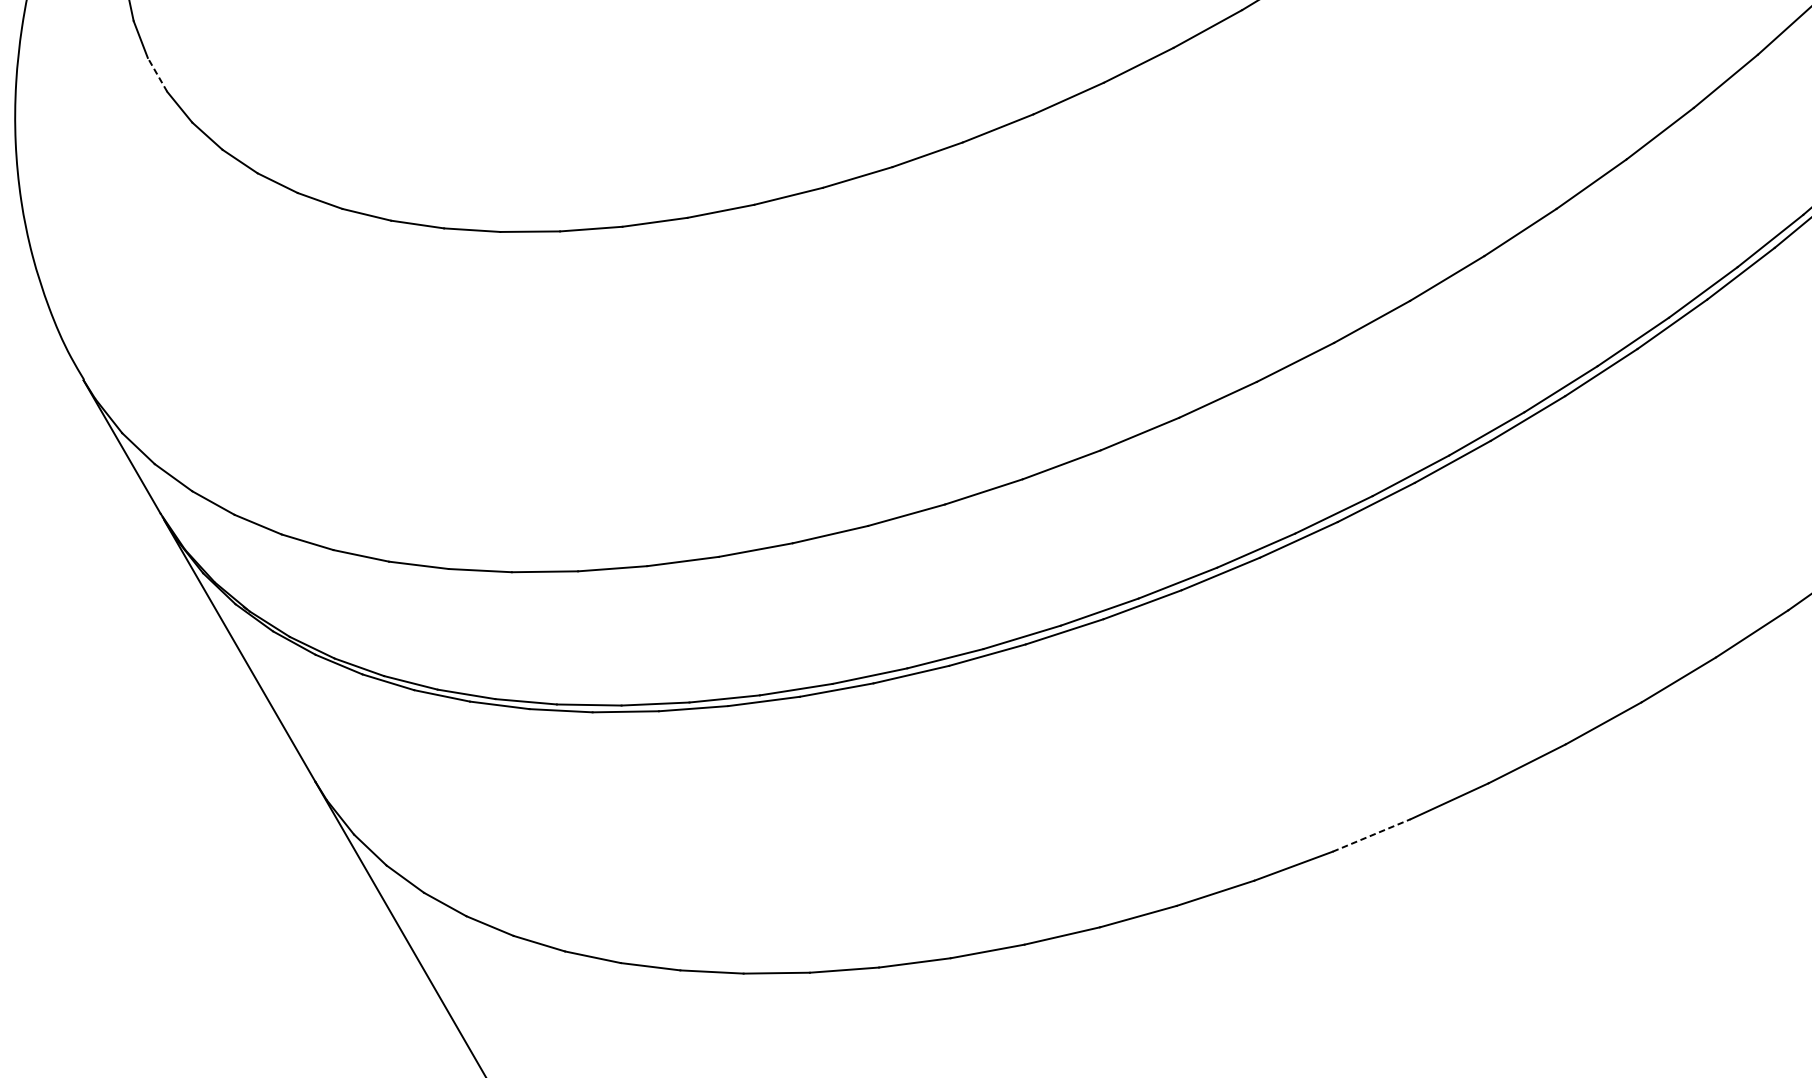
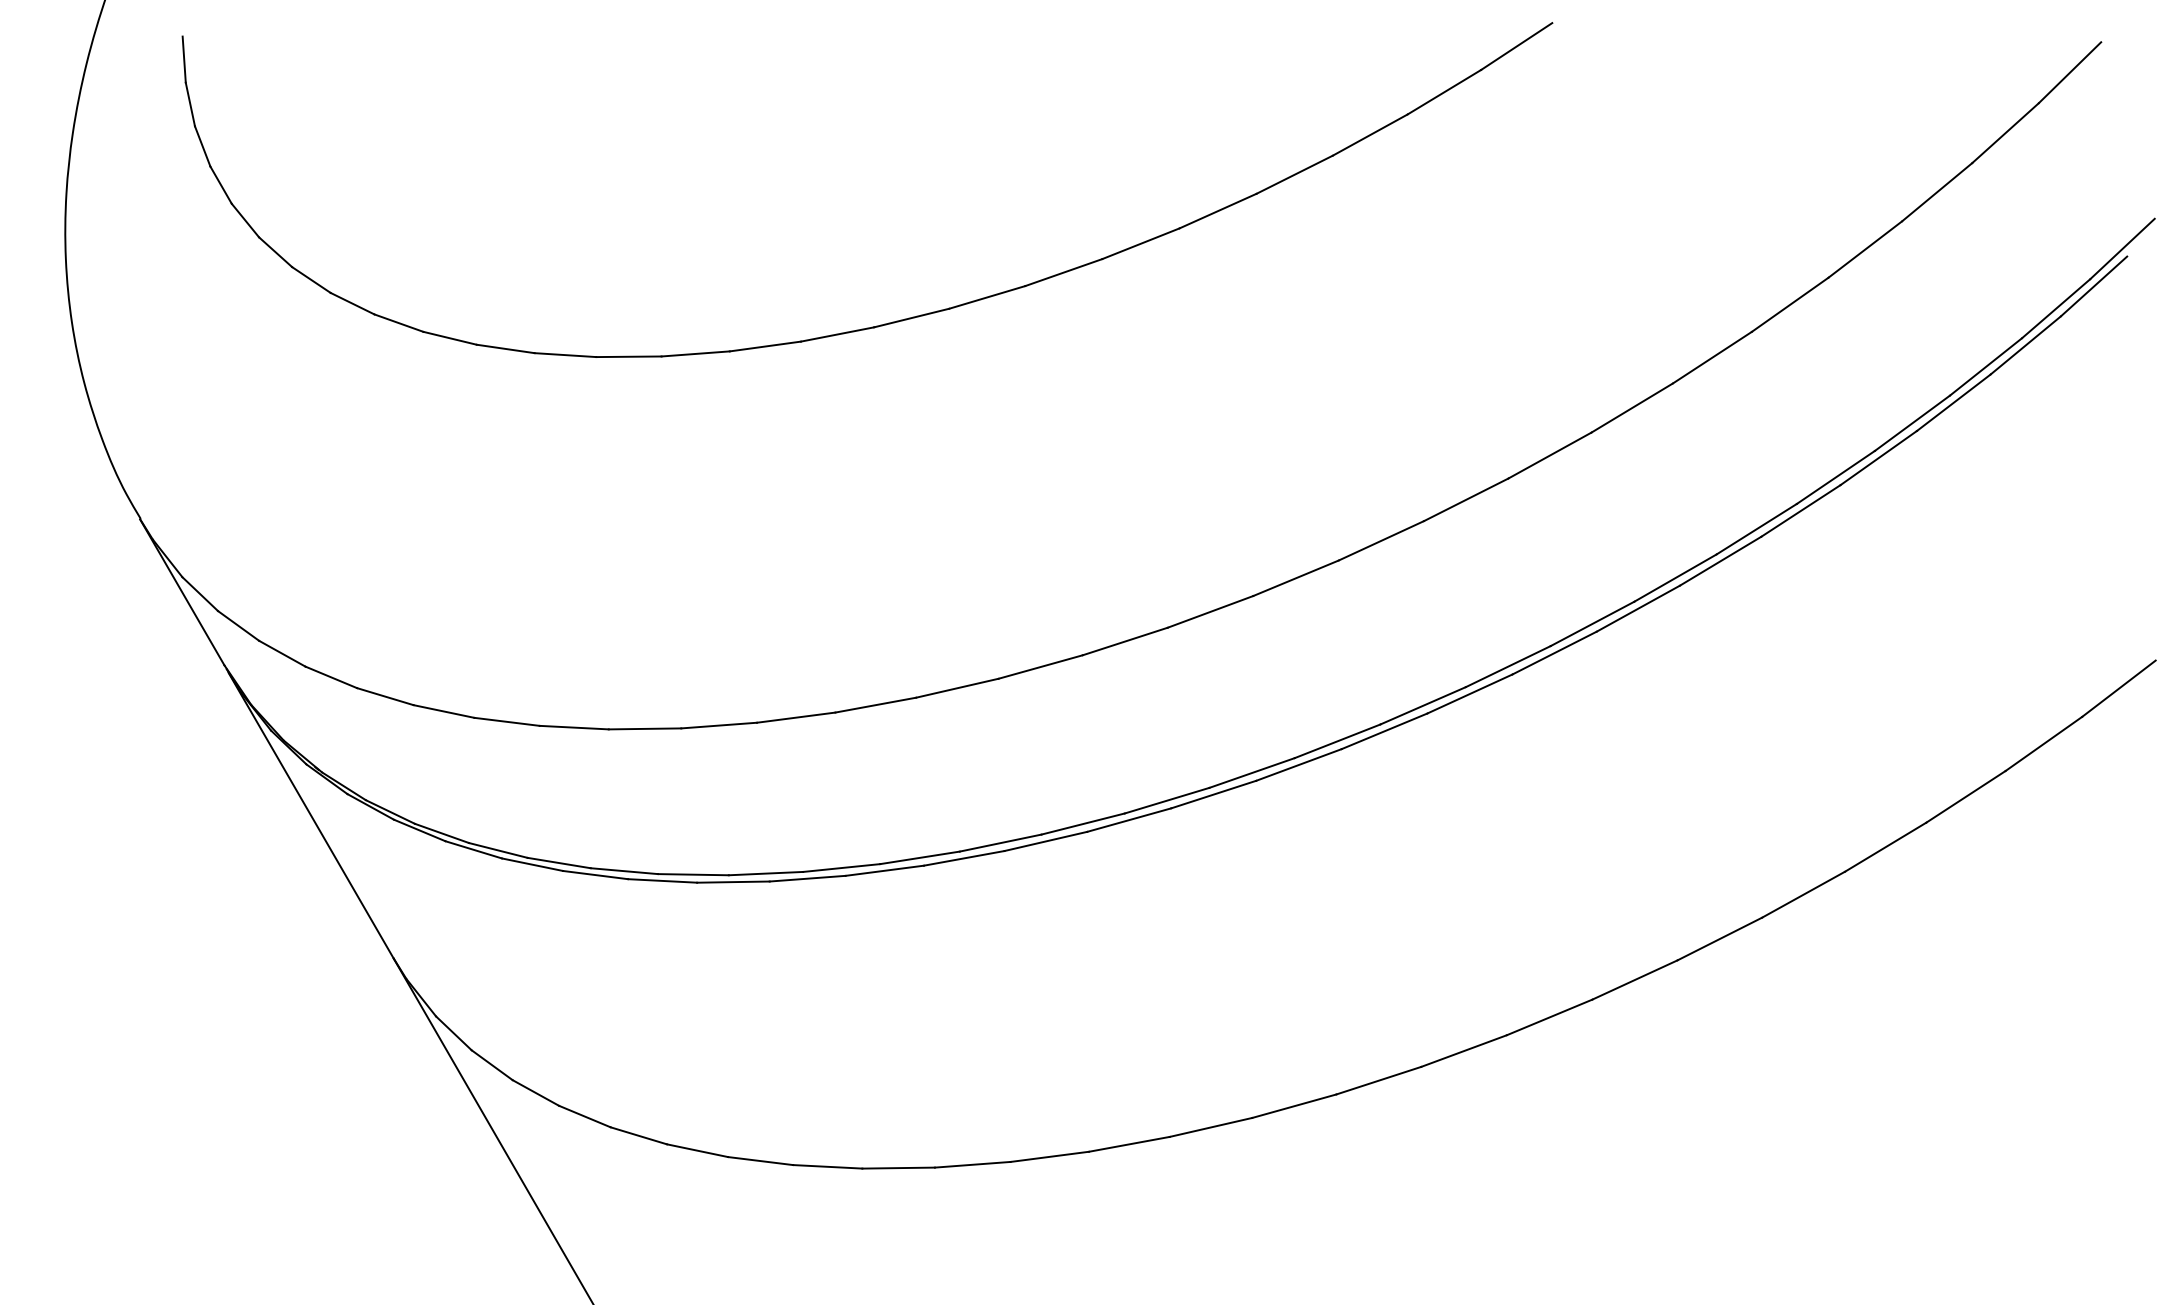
line: (157, 74) -> (220, 184), dashed -> solid
line: (1372, 835) -> (1550, 1017), dashed -> solid

